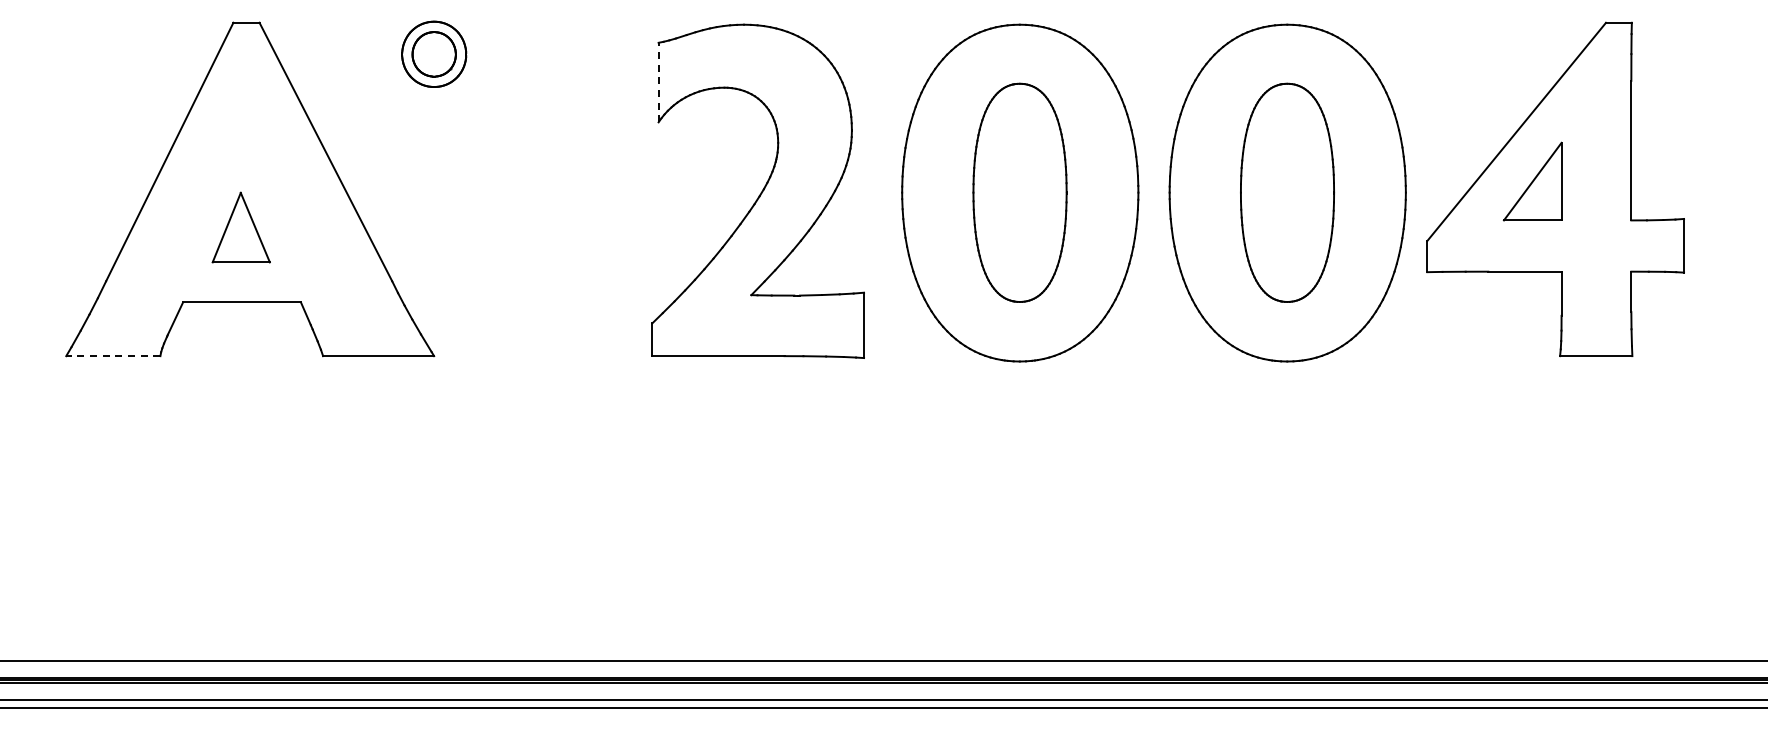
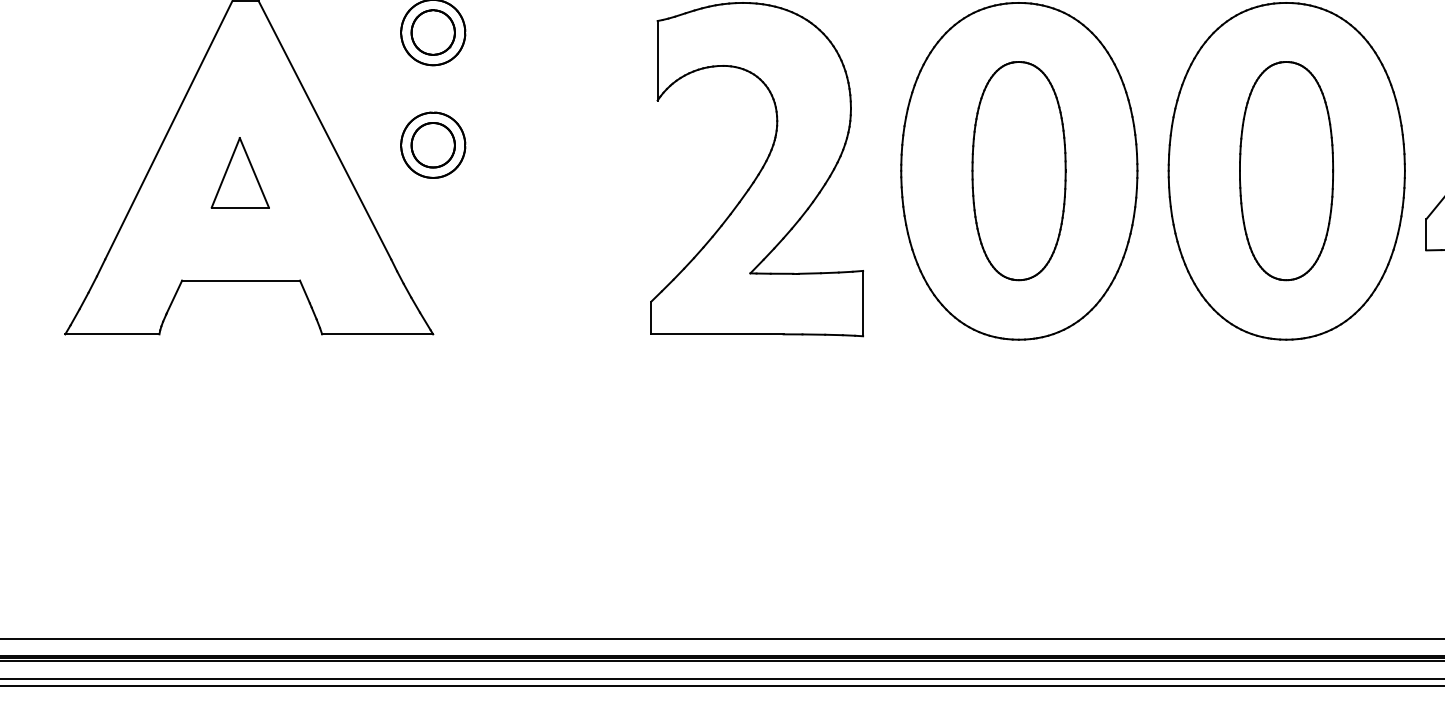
line: (658, 82) -> (657, 60), dashed -> solid
part: (434, 166) -> (433, 144), added
part: (240, 227) -> (239, 172), moved
line: (112, 356) -> (111, 334), dashed -> solid

